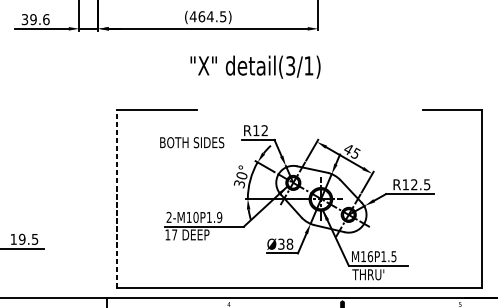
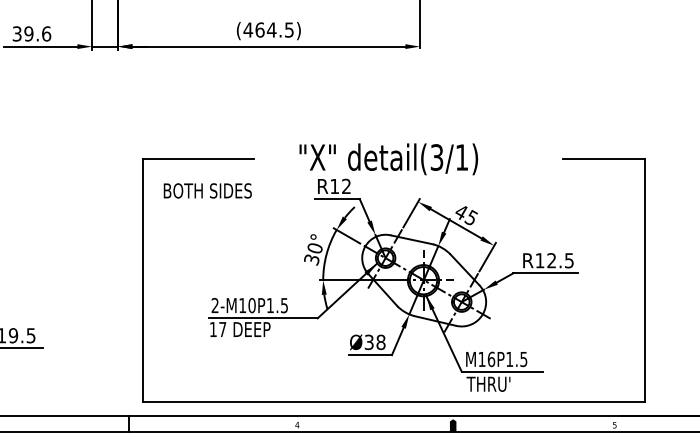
text: (255, 67) -> (388, 159), moved
text: (191, 142) -> (207, 190), moved
line: (116, 199) -> (143, 280), dashed -> solid
text: (219, 216) -> (284, 304), 2-M10P1.9 -> 2-M10P1.5

